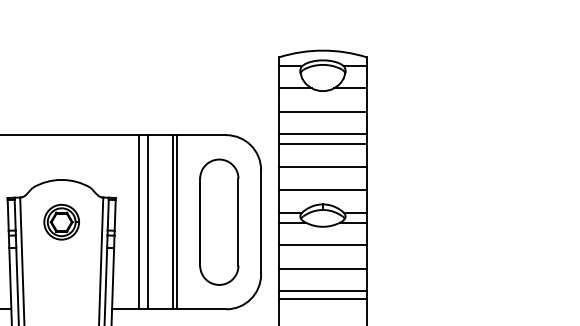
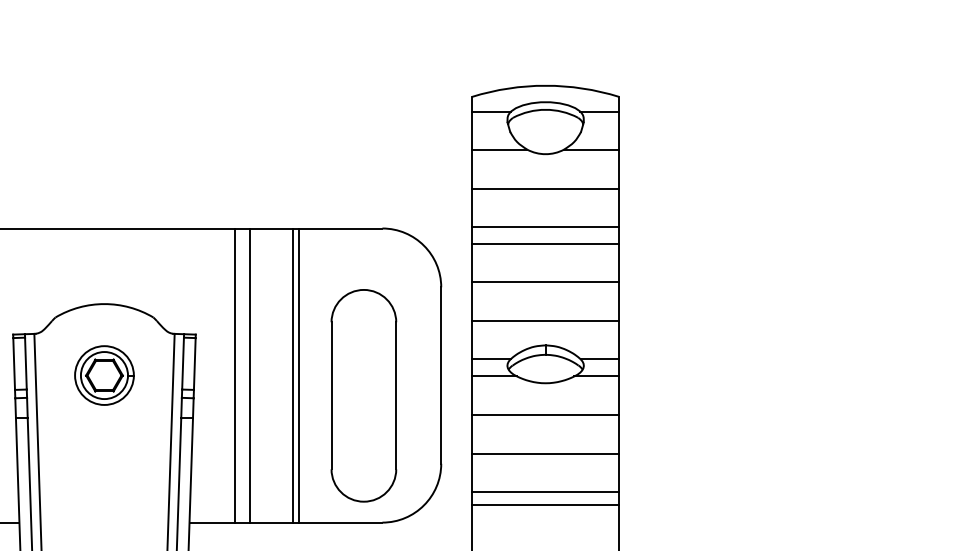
part: (219, 221) -> (364, 394), moved

